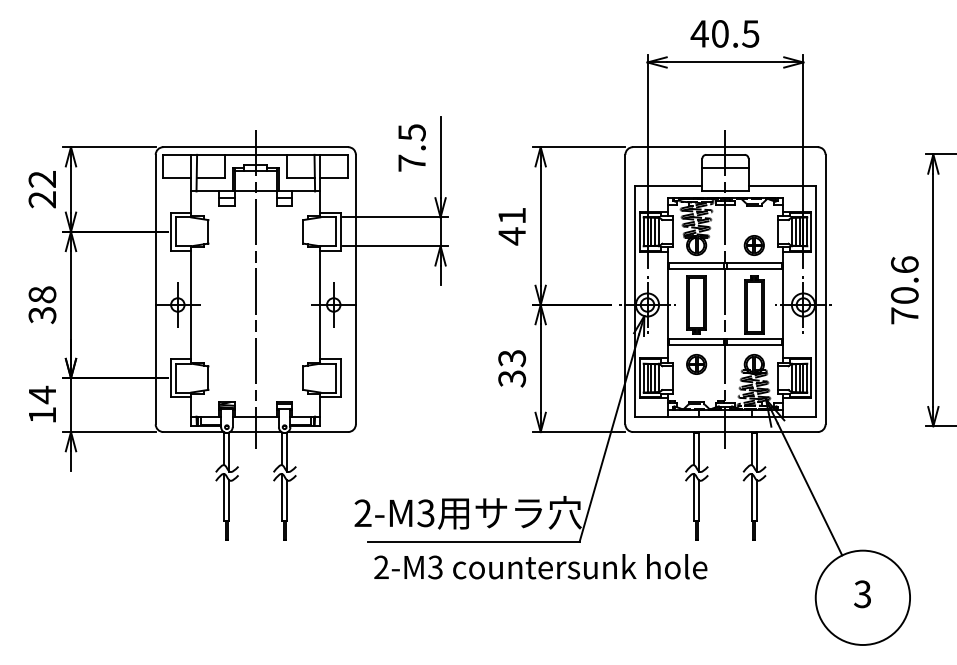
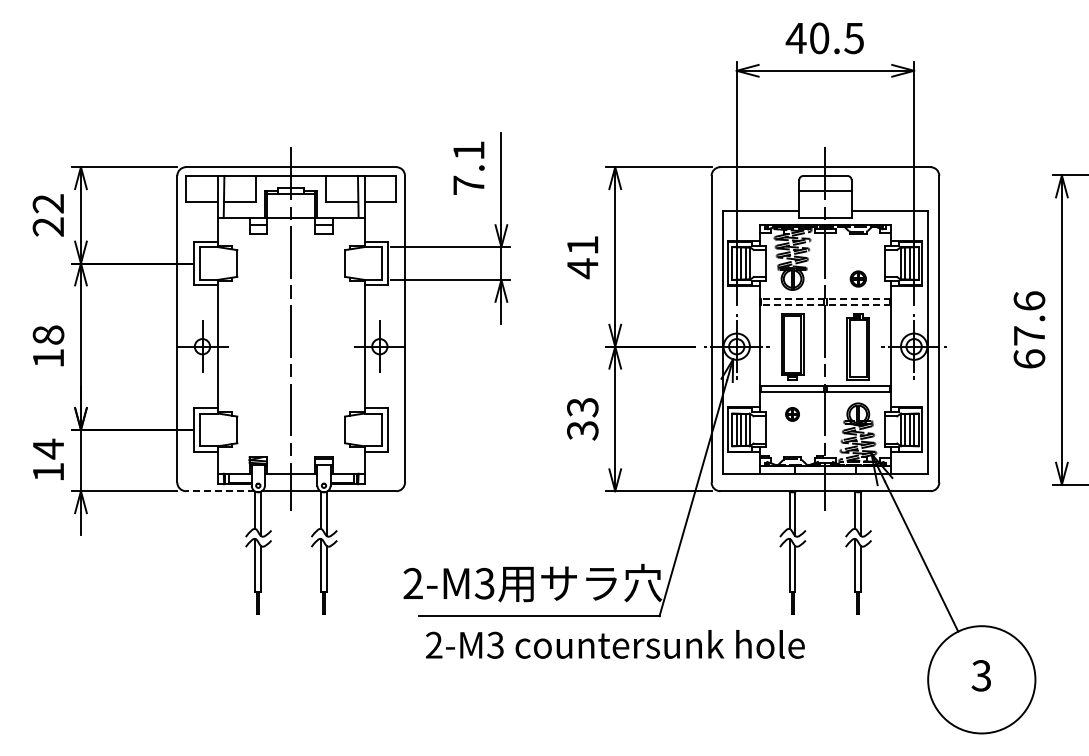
text: (411, 132) -> (468, 150), 7.5 -> 7.1
part: (754, 245) -> (858, 278), size x0.7
line: (725, 262) -> (825, 298), solid -> dashed
line: (725, 268) -> (825, 305), solid -> dashed
text: (904, 305) -> (1029, 347), 70.6 -> 67.6
text: (42, 315) -> (48, 358), 38 -> 18
part: (696, 364) -> (792, 414), size x0.6
line: (192, 432) -> (219, 491), solid -> dashed

